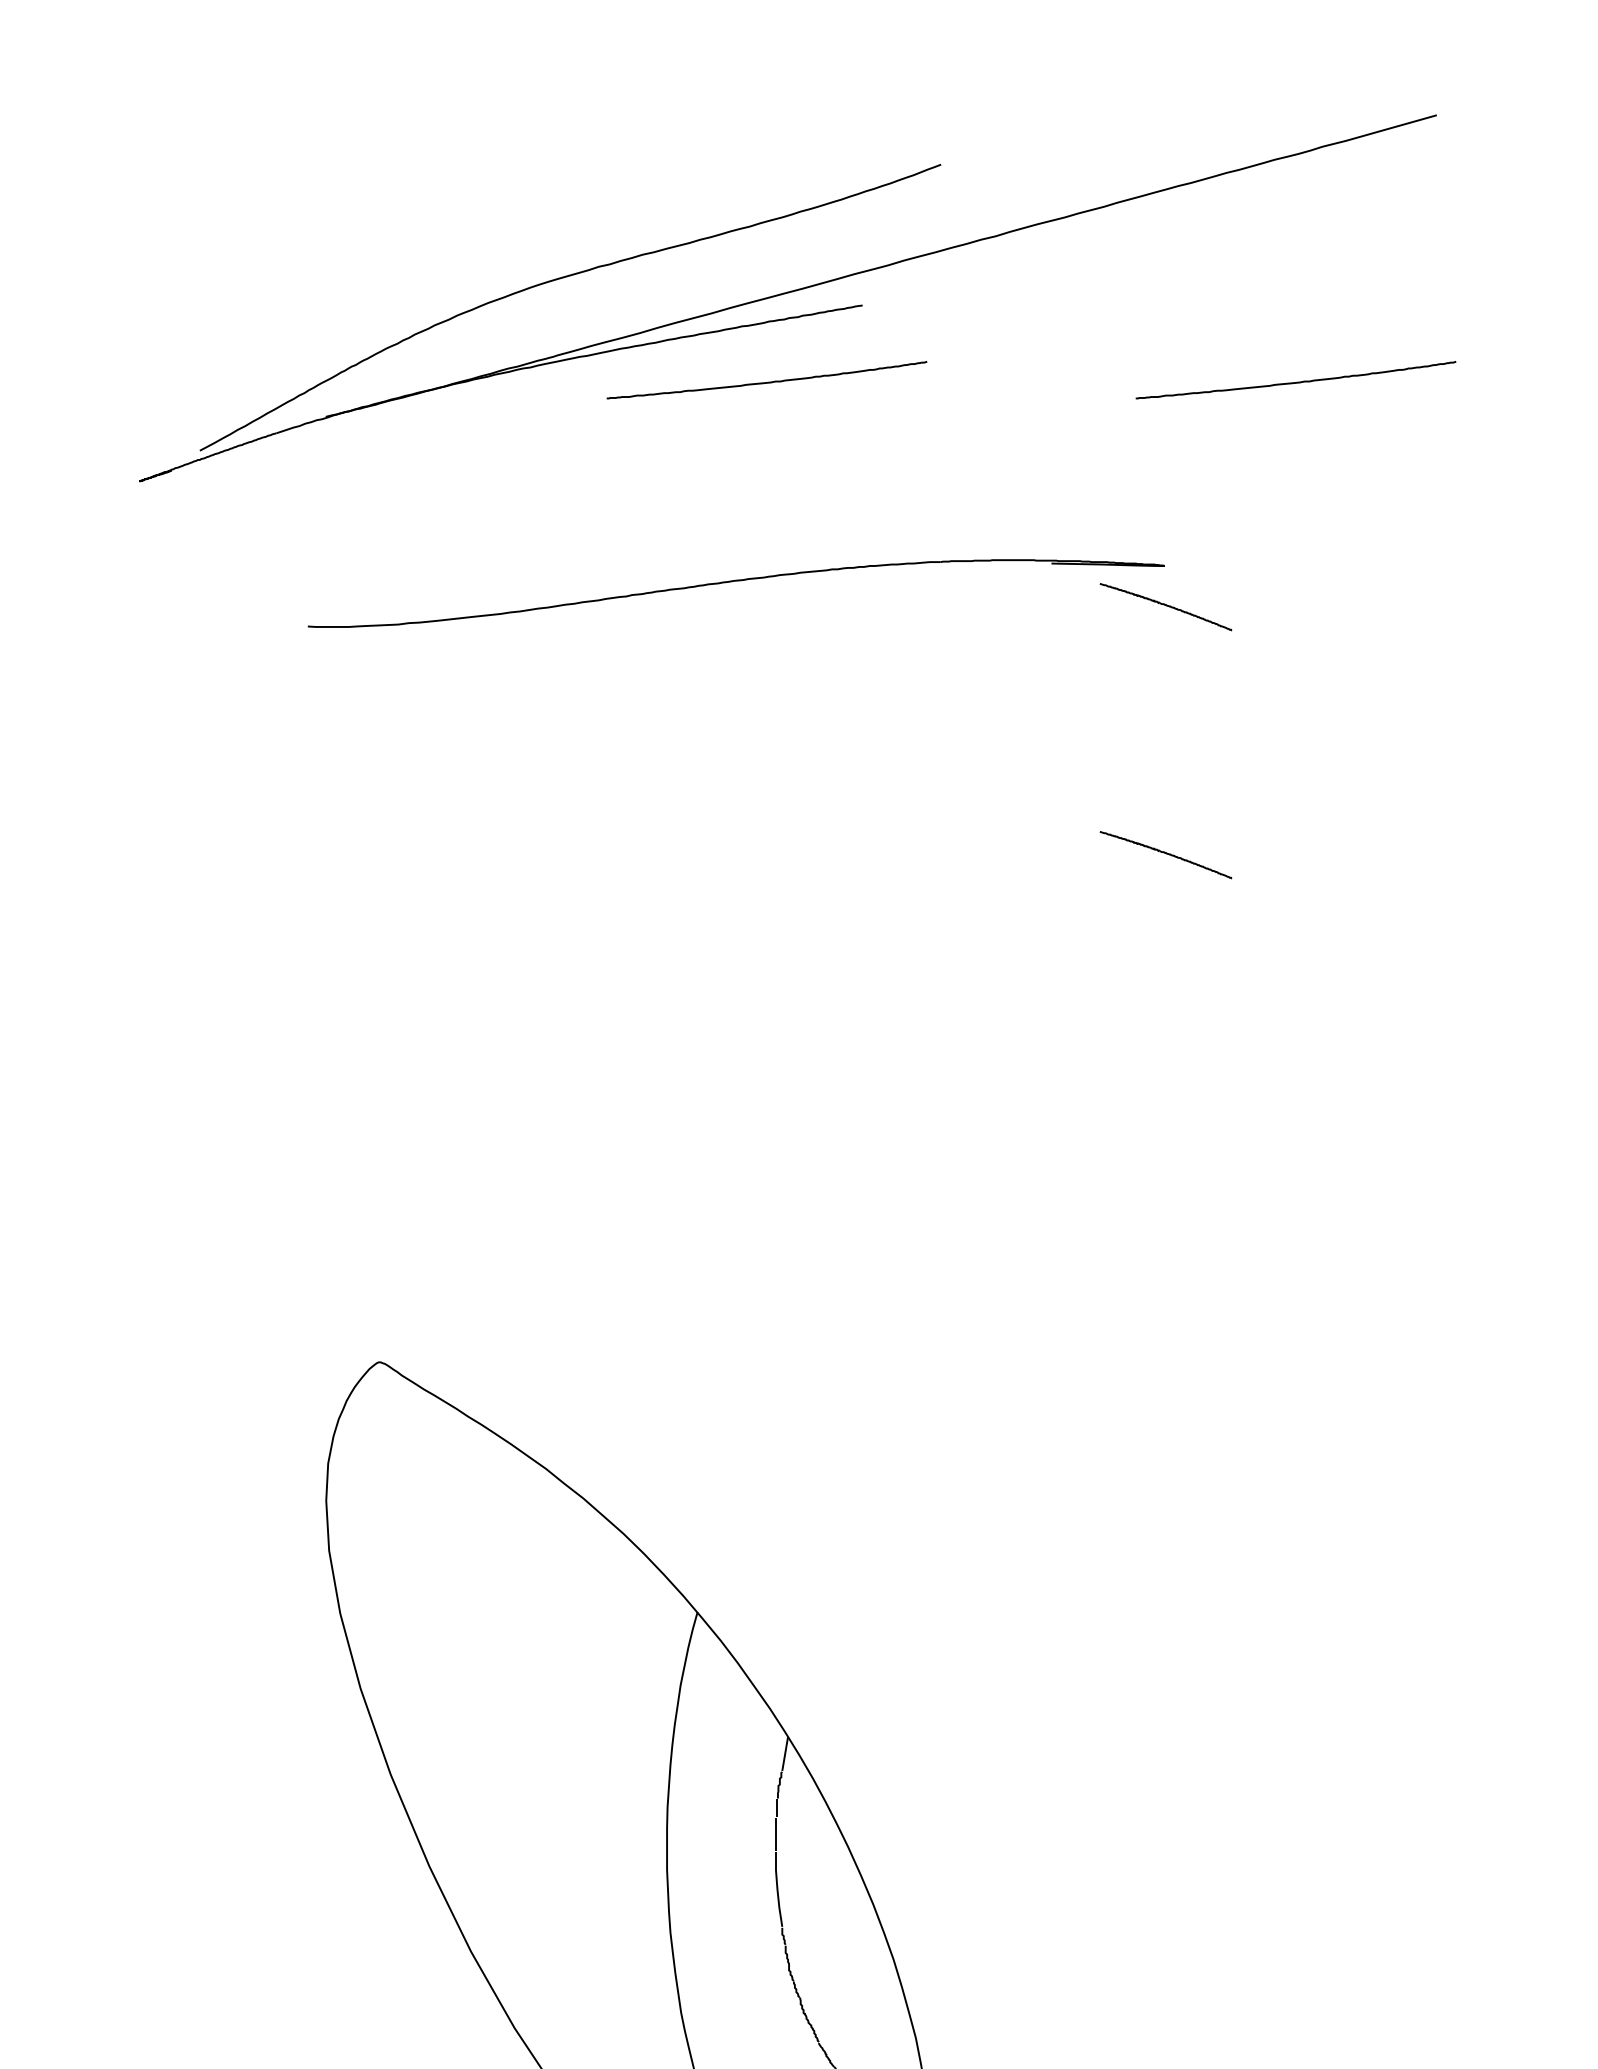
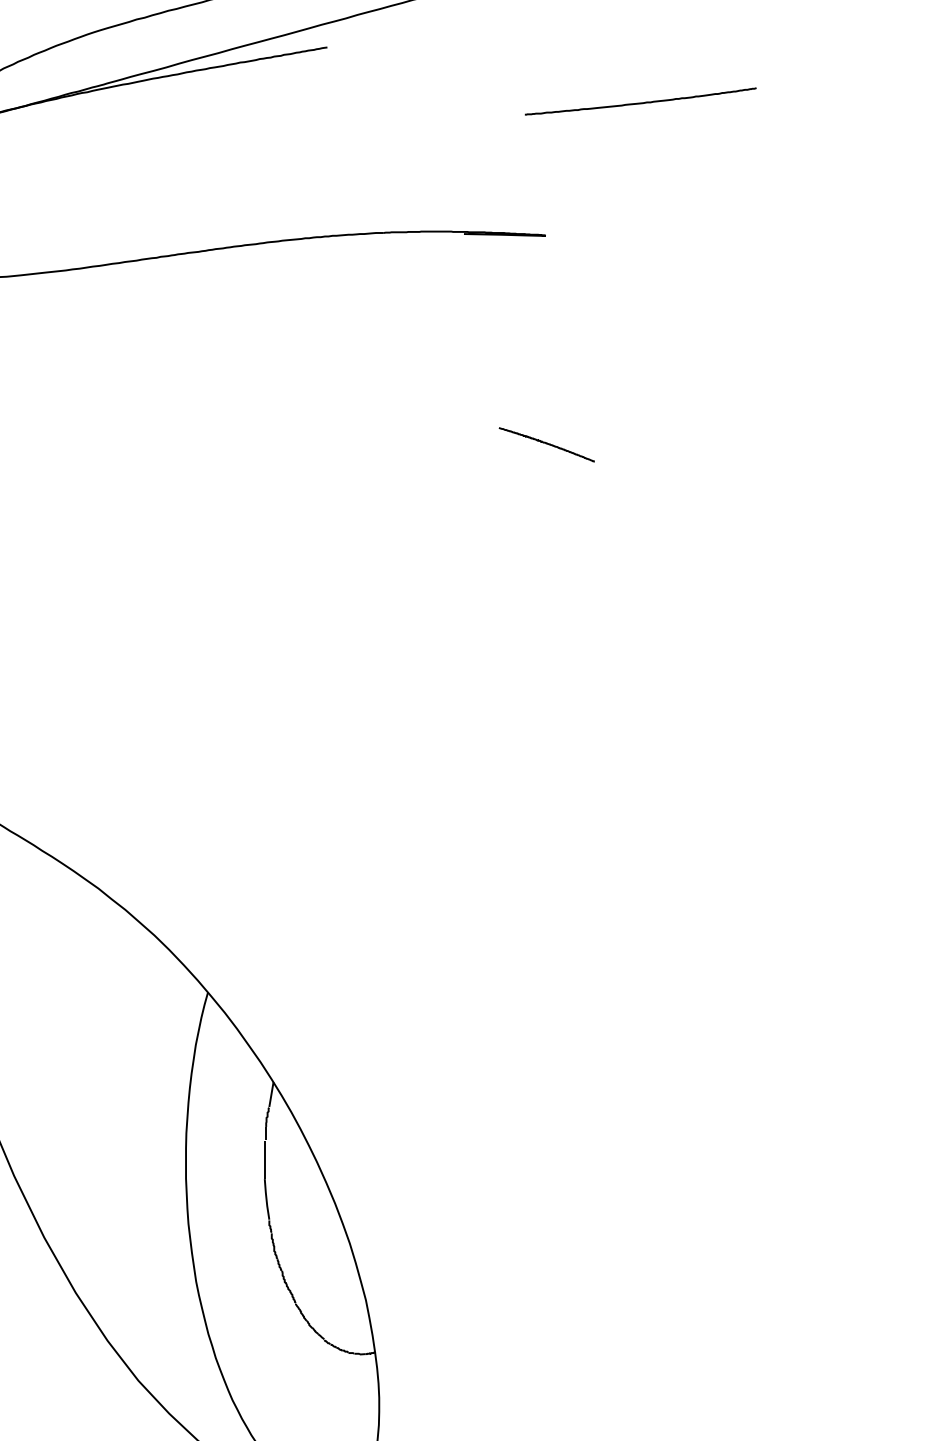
curve: (767, 381) -> (258, 102), removed
part: (1165, 607) -> (546, 265), removed

